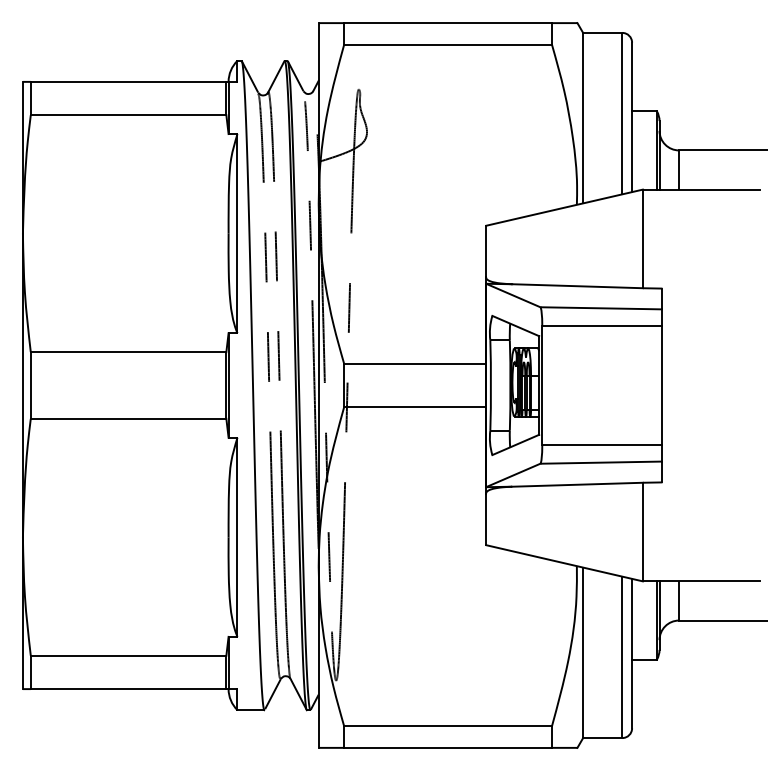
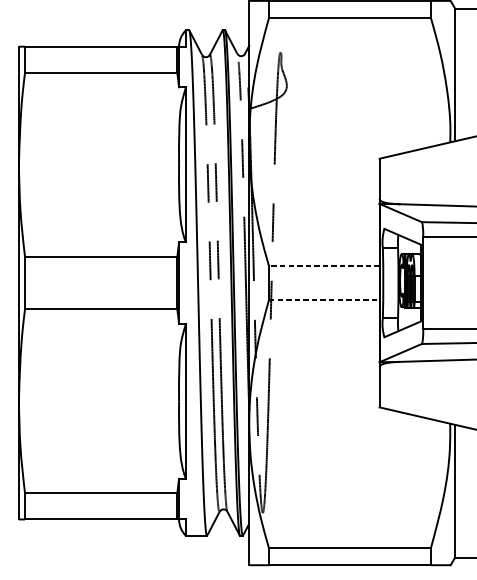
line: (414, 363) -> (323, 265), solid -> dashed
line: (415, 407) -> (324, 300), solid -> dashed

